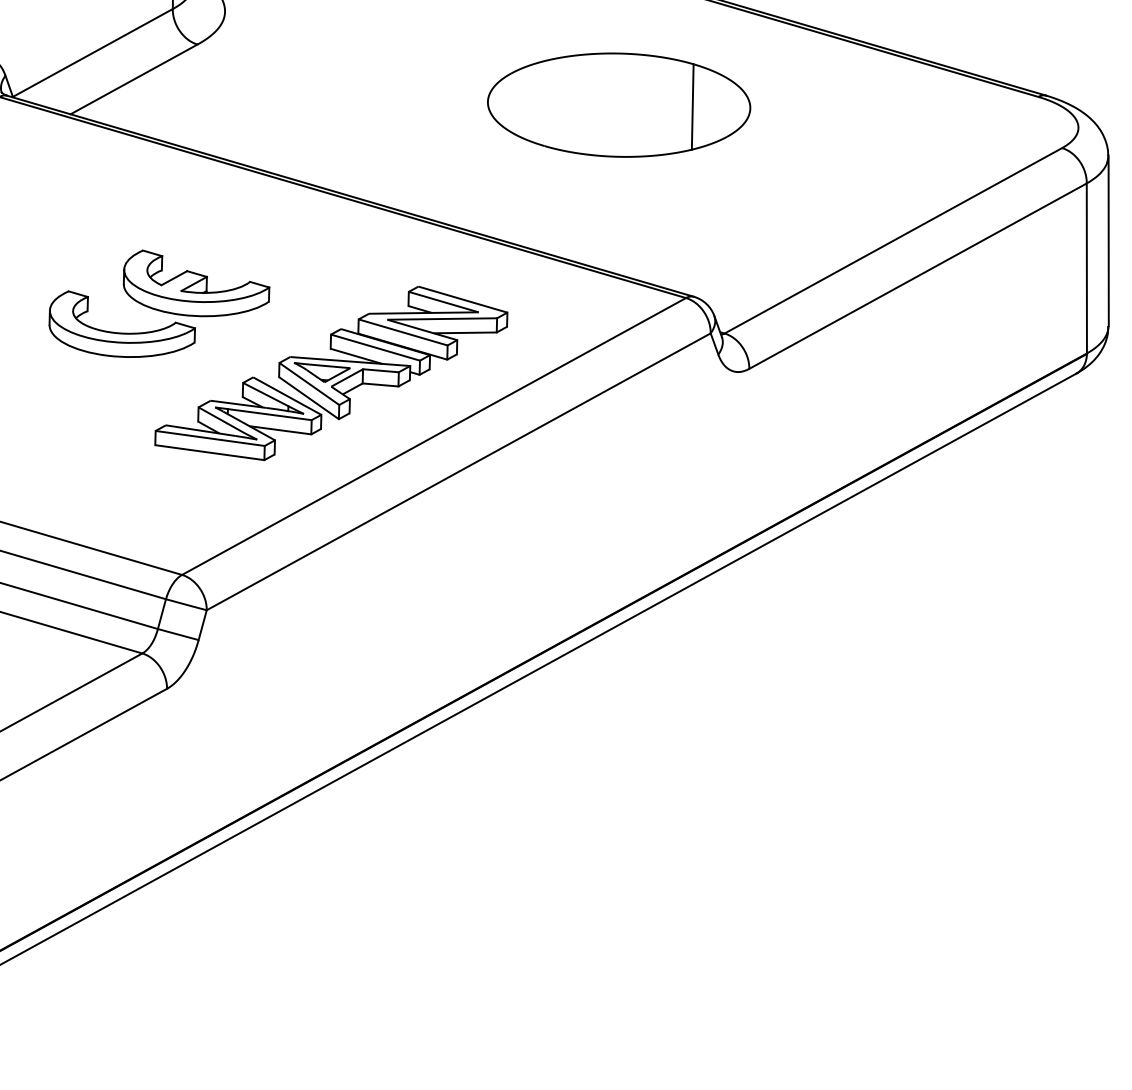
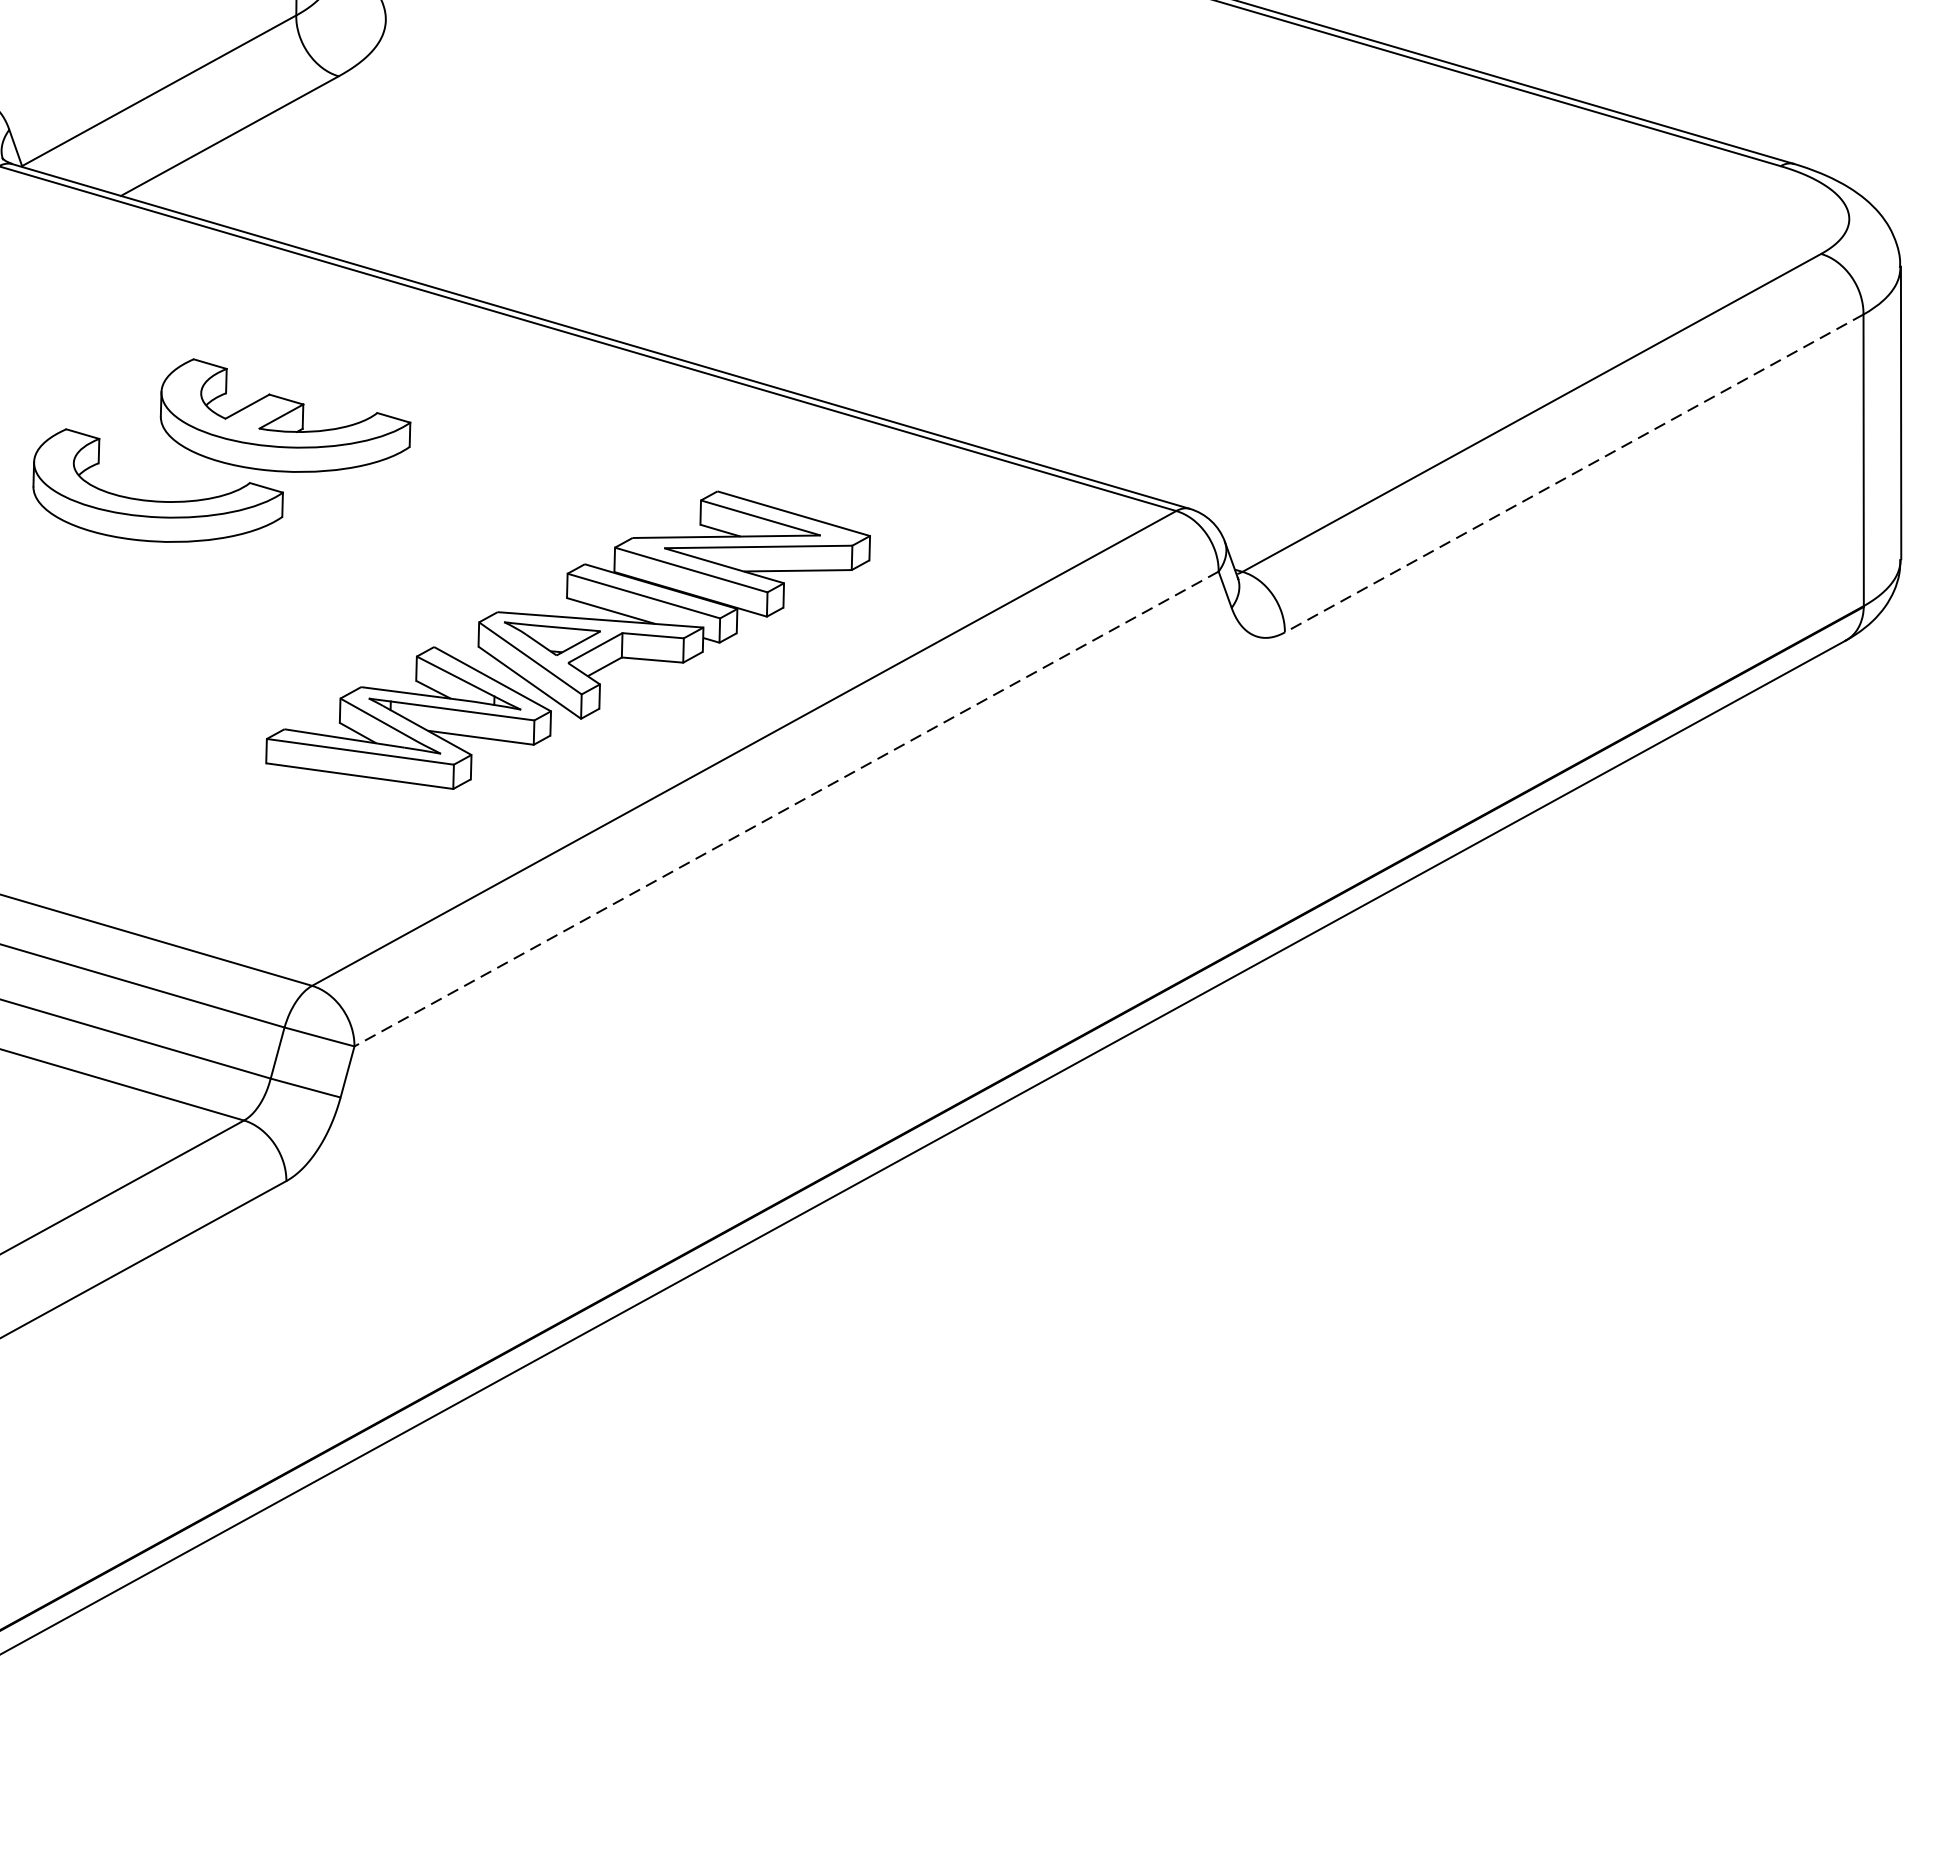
part: (619, 104) -> (1062, 179), removed
line: (918, 276) -> (1574, 474), solid -> dashed
part: (159, 303) -> (221, 450), moved
line: (458, 472) -> (786, 810), solid -> dashed

